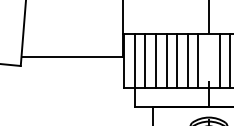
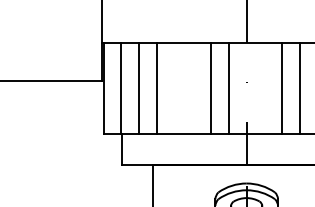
line: (166, 61) -> (175, 89), removed
line: (177, 61) -> (193, 89), removed
line: (219, 61) -> (264, 89), removed

